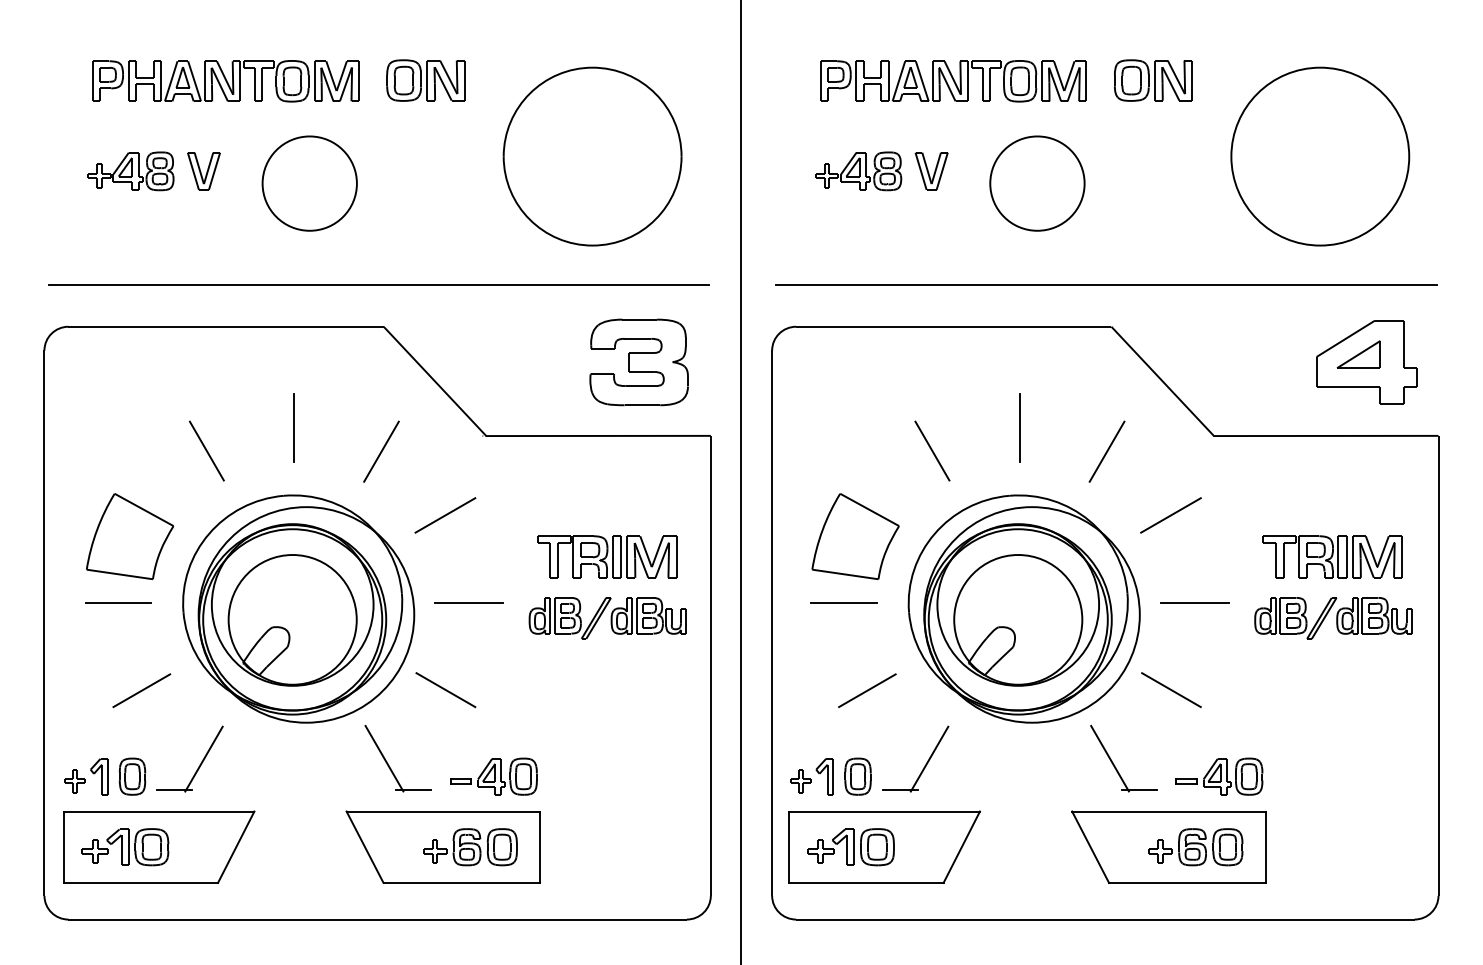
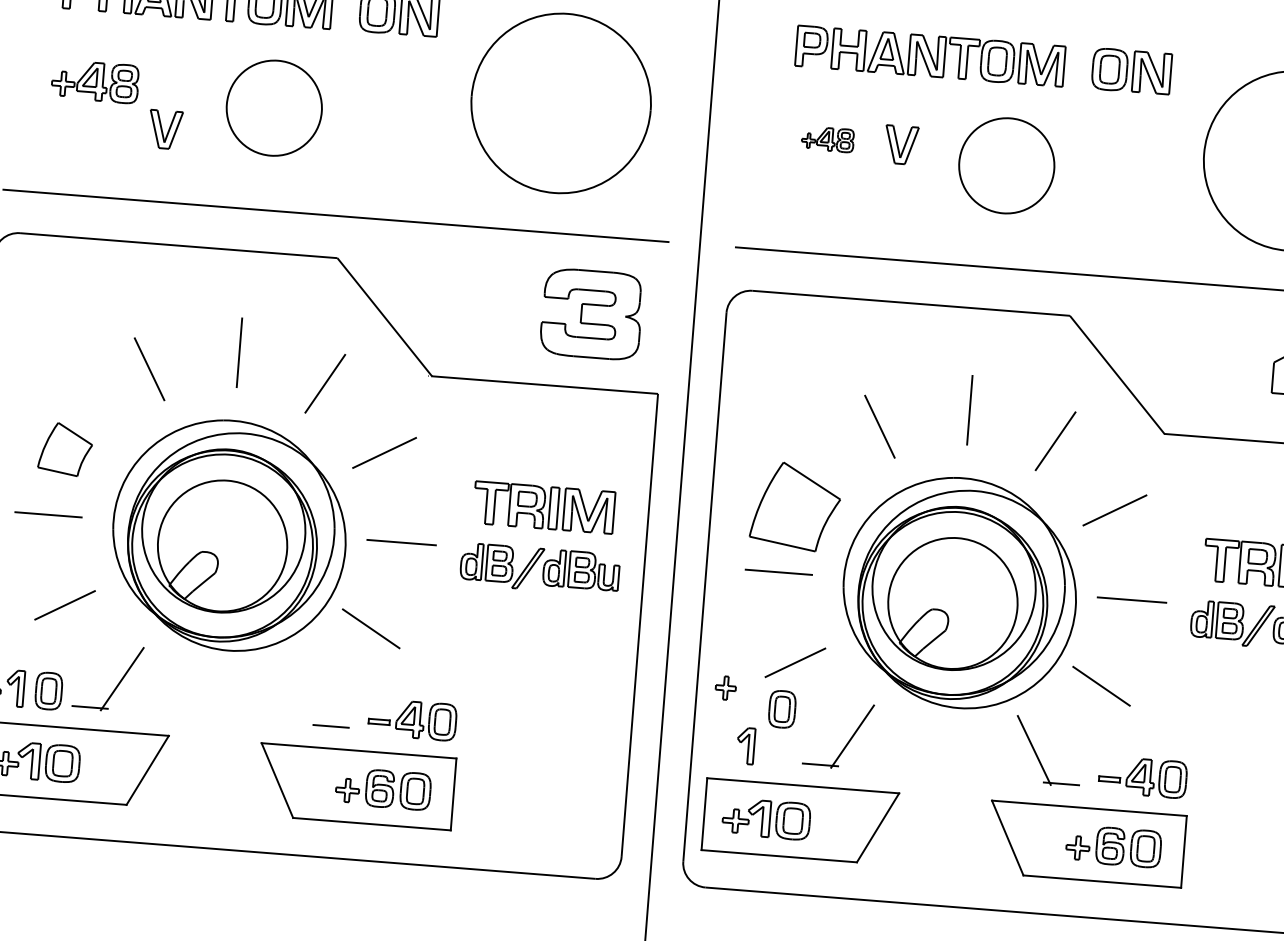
part: (203, 171) -> (164, 129), moved
part: (858, 171) -> (827, 139), size x0.6
part: (130, 536) -> (65, 449), size x0.6
line: (384, 758) -> (304, 692), removed
part: (857, 776) -> (781, 709), moved
part: (800, 781) -> (725, 688), moved

